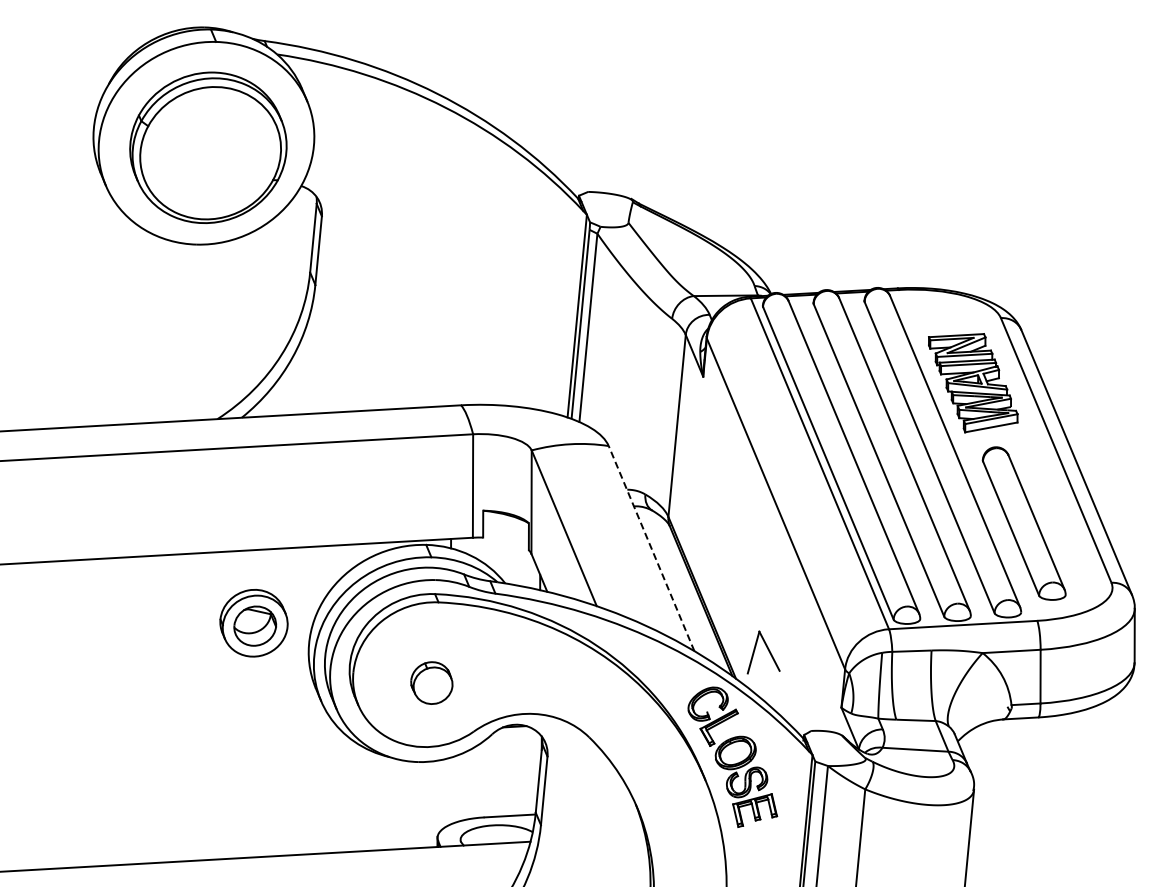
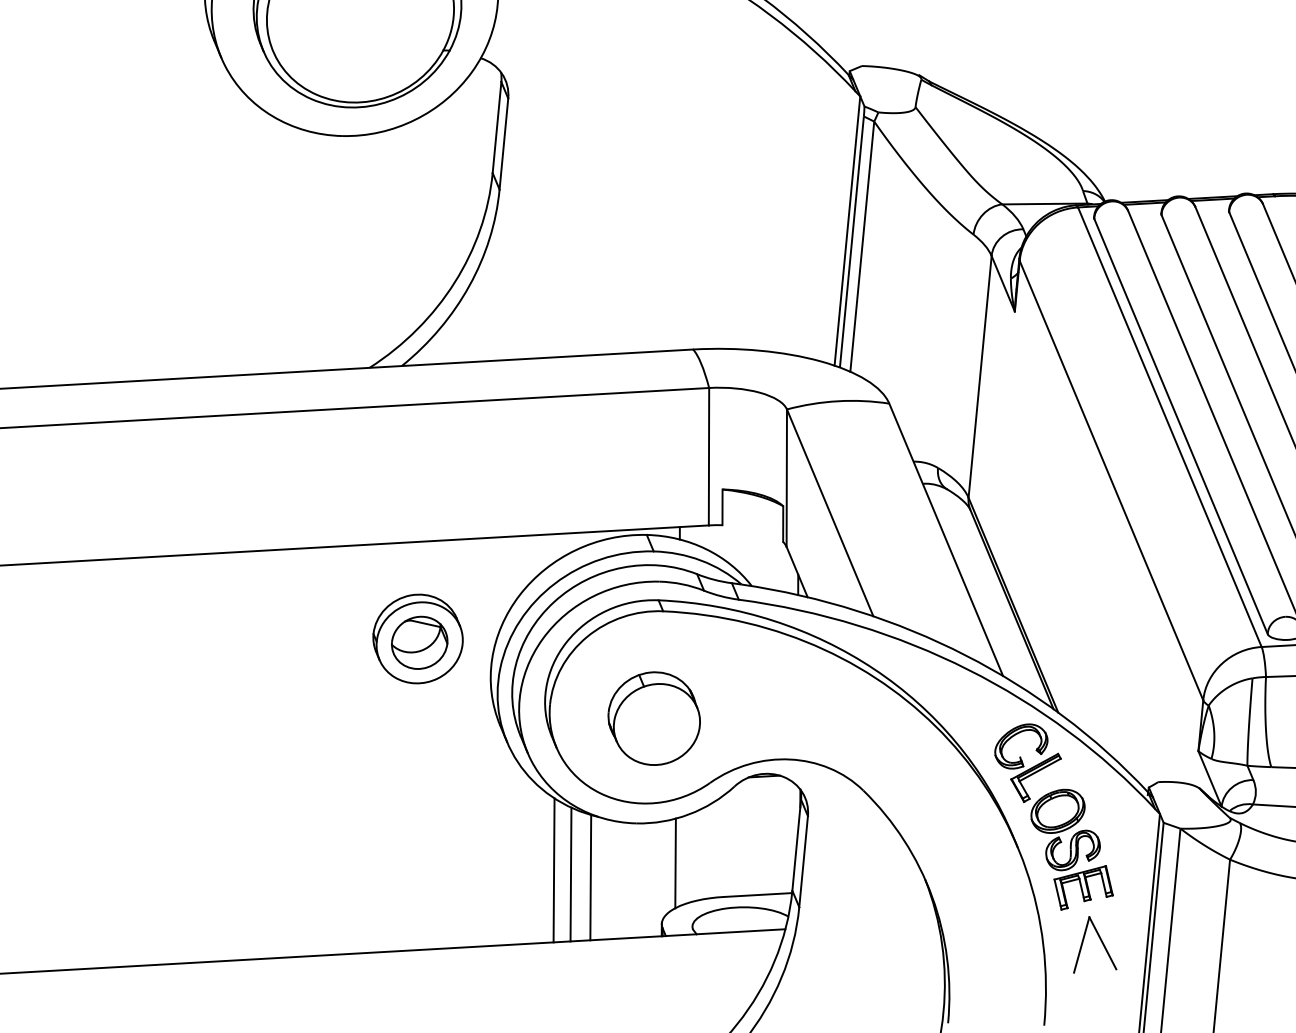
line: (651, 548) -> (946, 539), dashed -> solid
part: (763, 652) -> (1094, 944), moved
part: (431, 682) -> (653, 717), size x1.67
line: (447, 792) -> (675, 863), added
line: (356, 797) -> (554, 870), added
line: (368, 800) -> (570, 874), added
line: (383, 802) -> (590, 877), added

